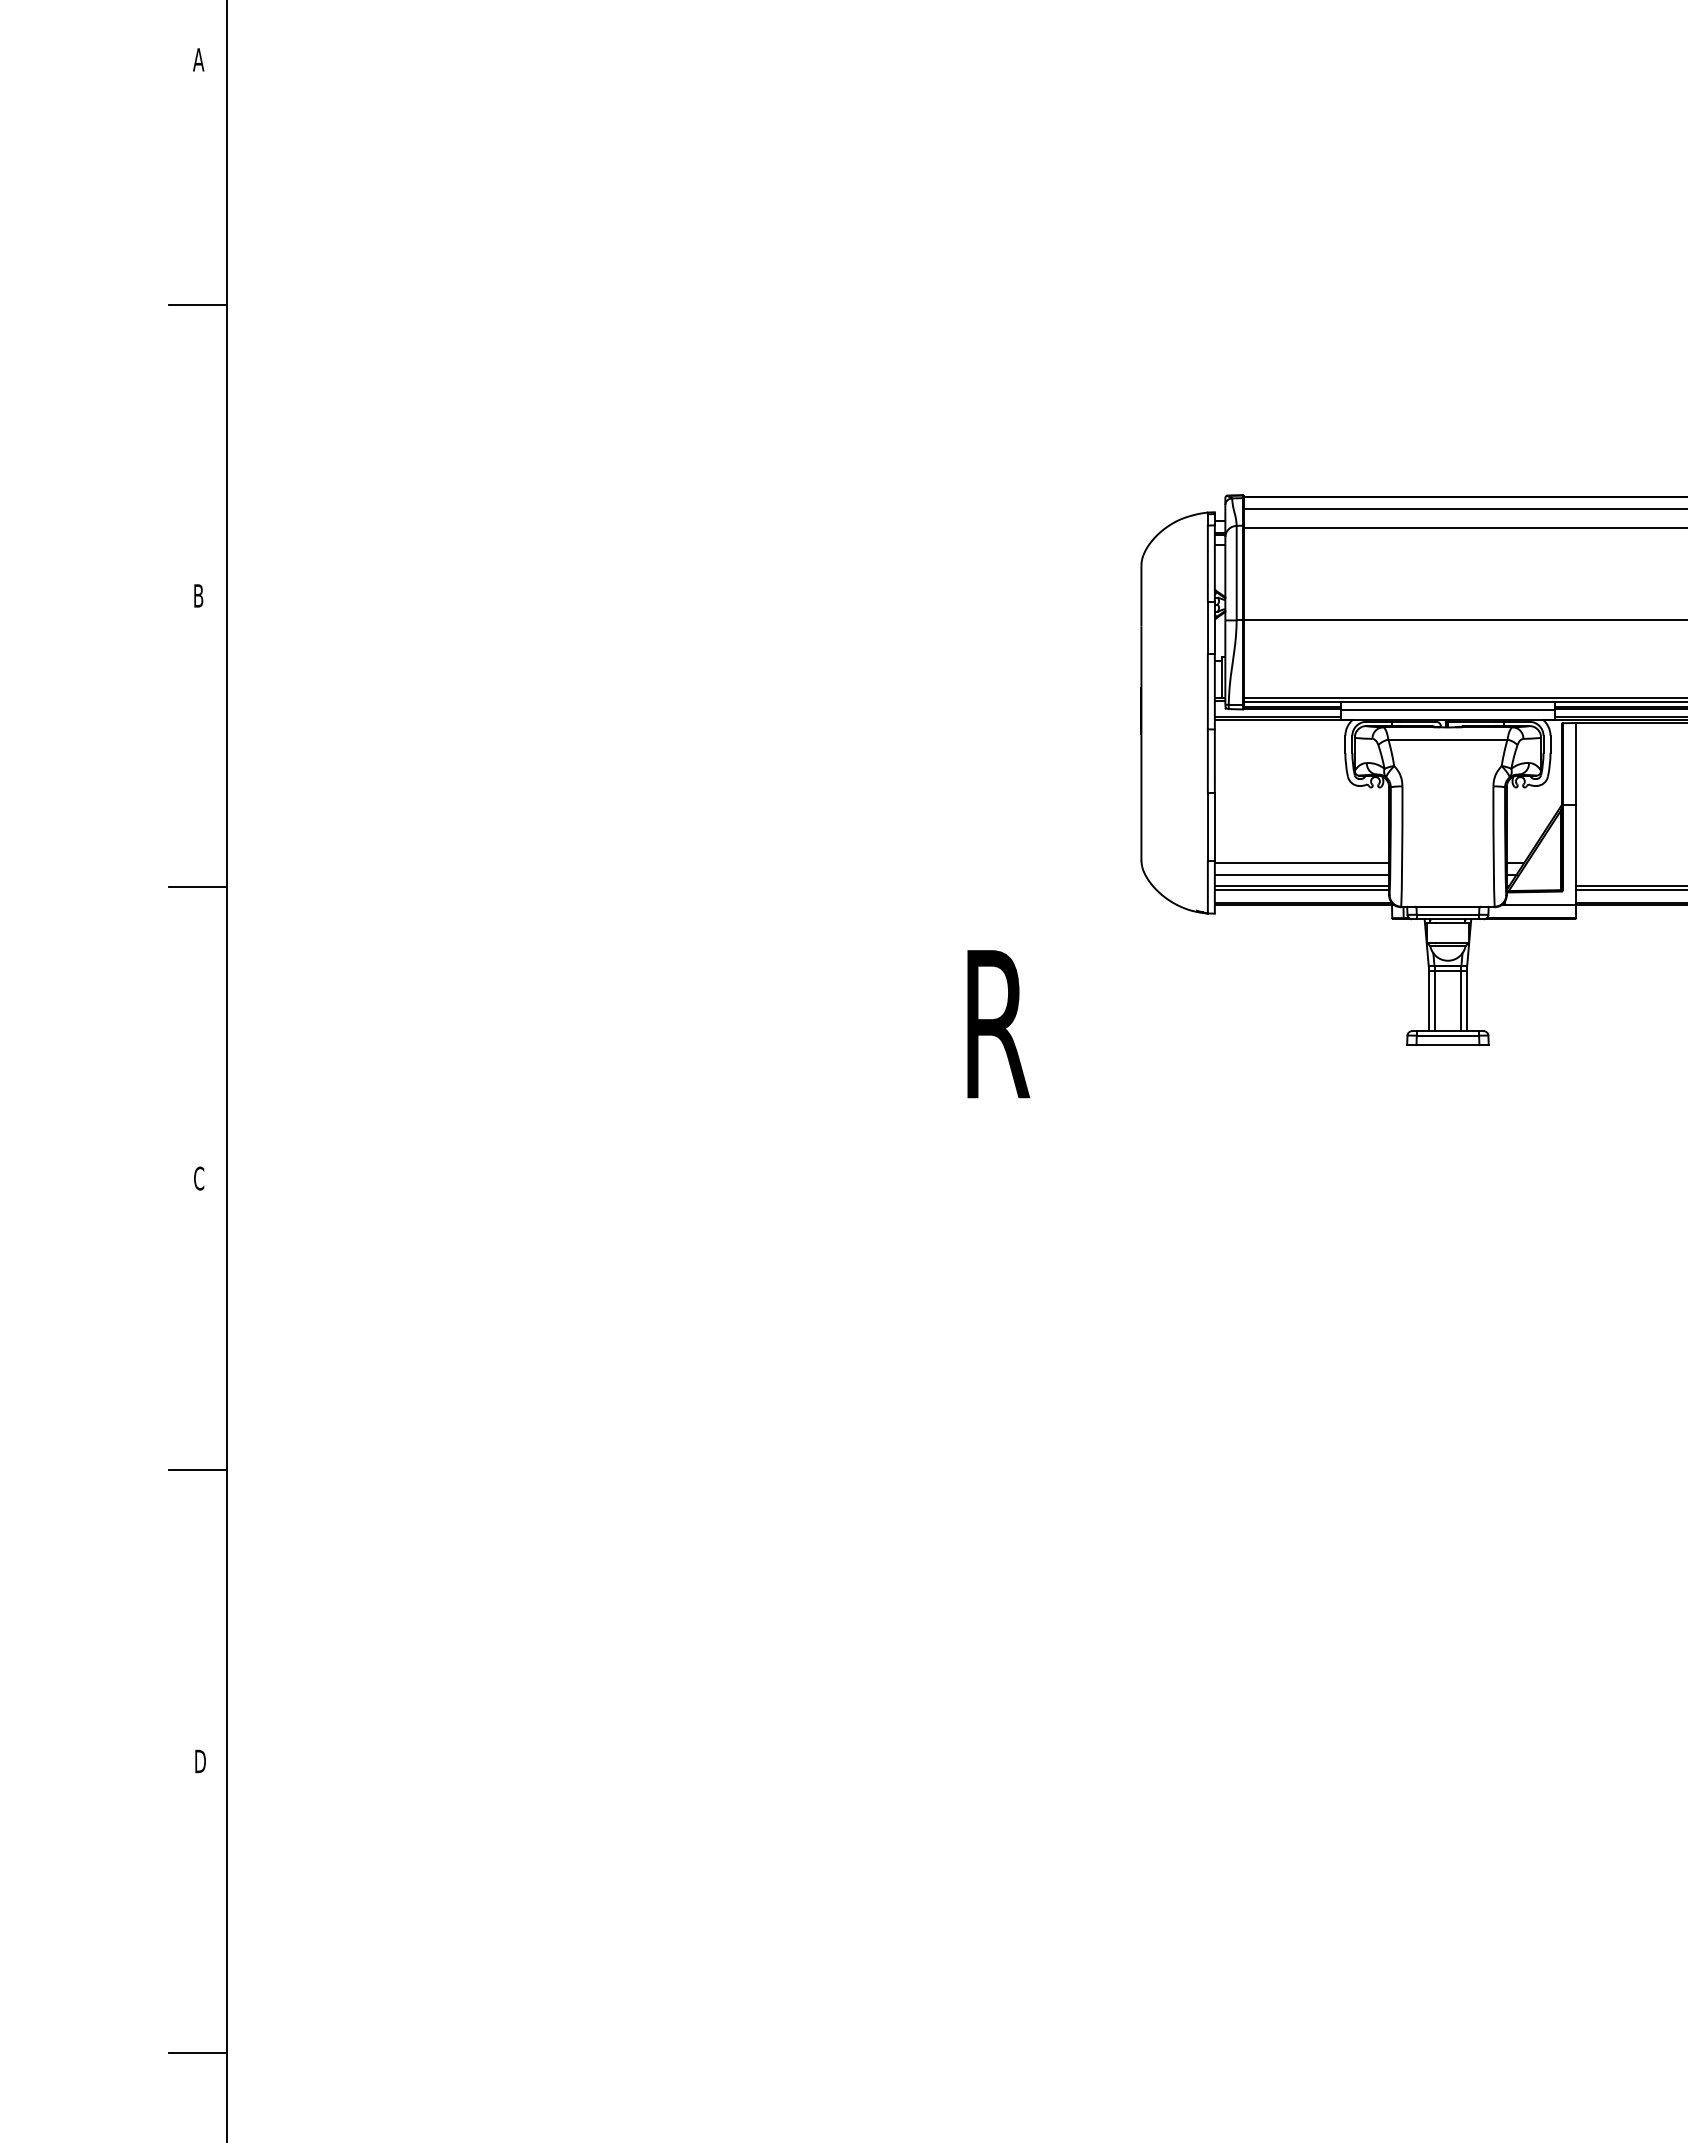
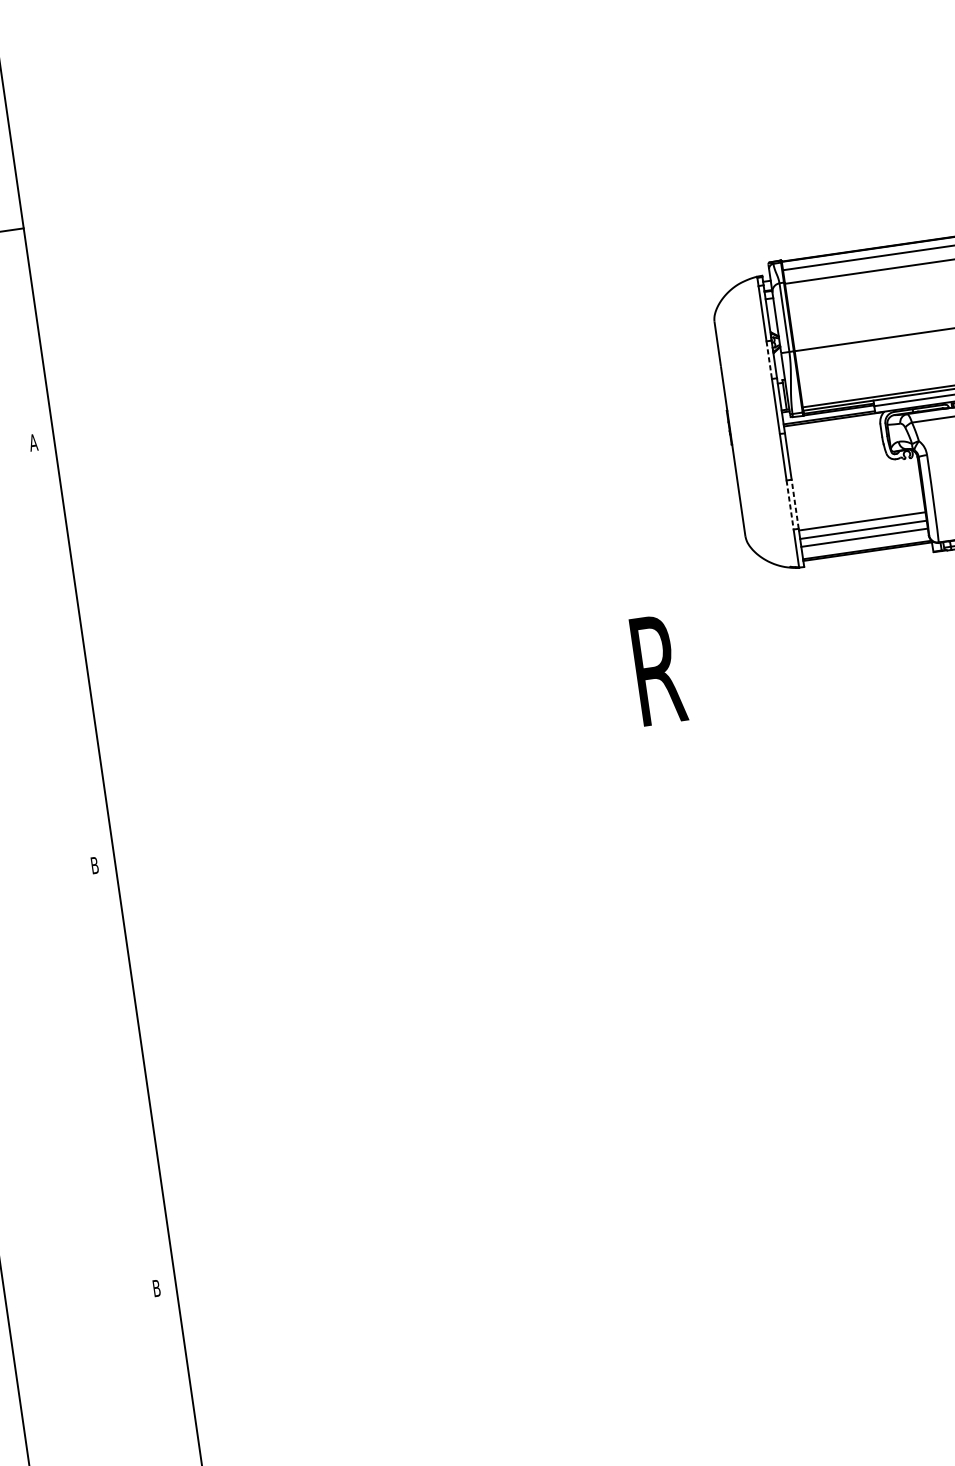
text: (198, 595) -> (33, 442), B -> A
line: (1207, 627) -> (768, 360), solid -> dashed
line: (1207, 827) -> (789, 505), solid -> dashed
line: (1214, 827) -> (794, 504), solid -> dashed
line: (197, 887) -> (63, 654), removed
line: (1301, 890) -> (864, 541), removed
text: (199, 1178) -> (95, 865), C -> B
line: (197, 1470) -> (124, 1077), removed
text: (200, 1761) -> (156, 1288), D -> B

